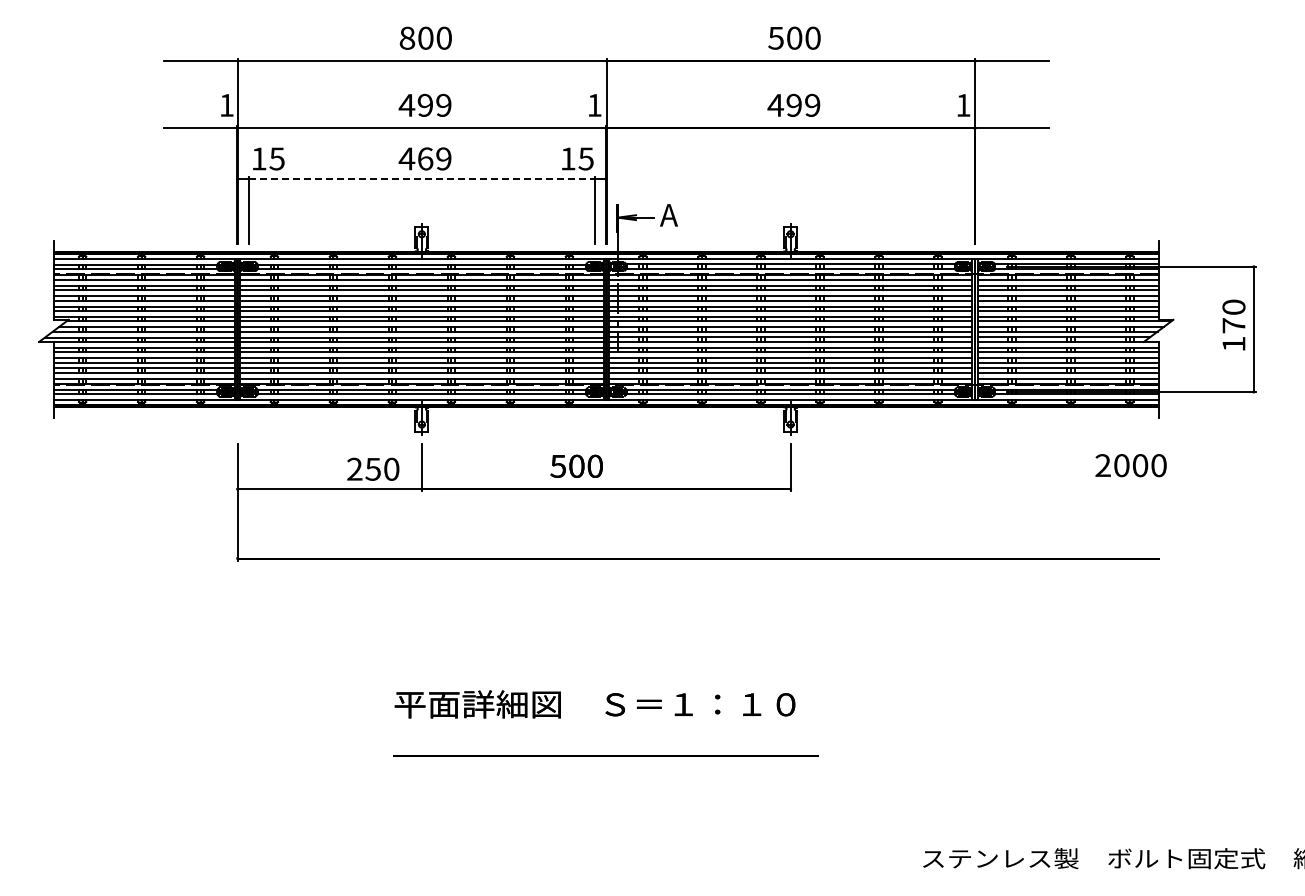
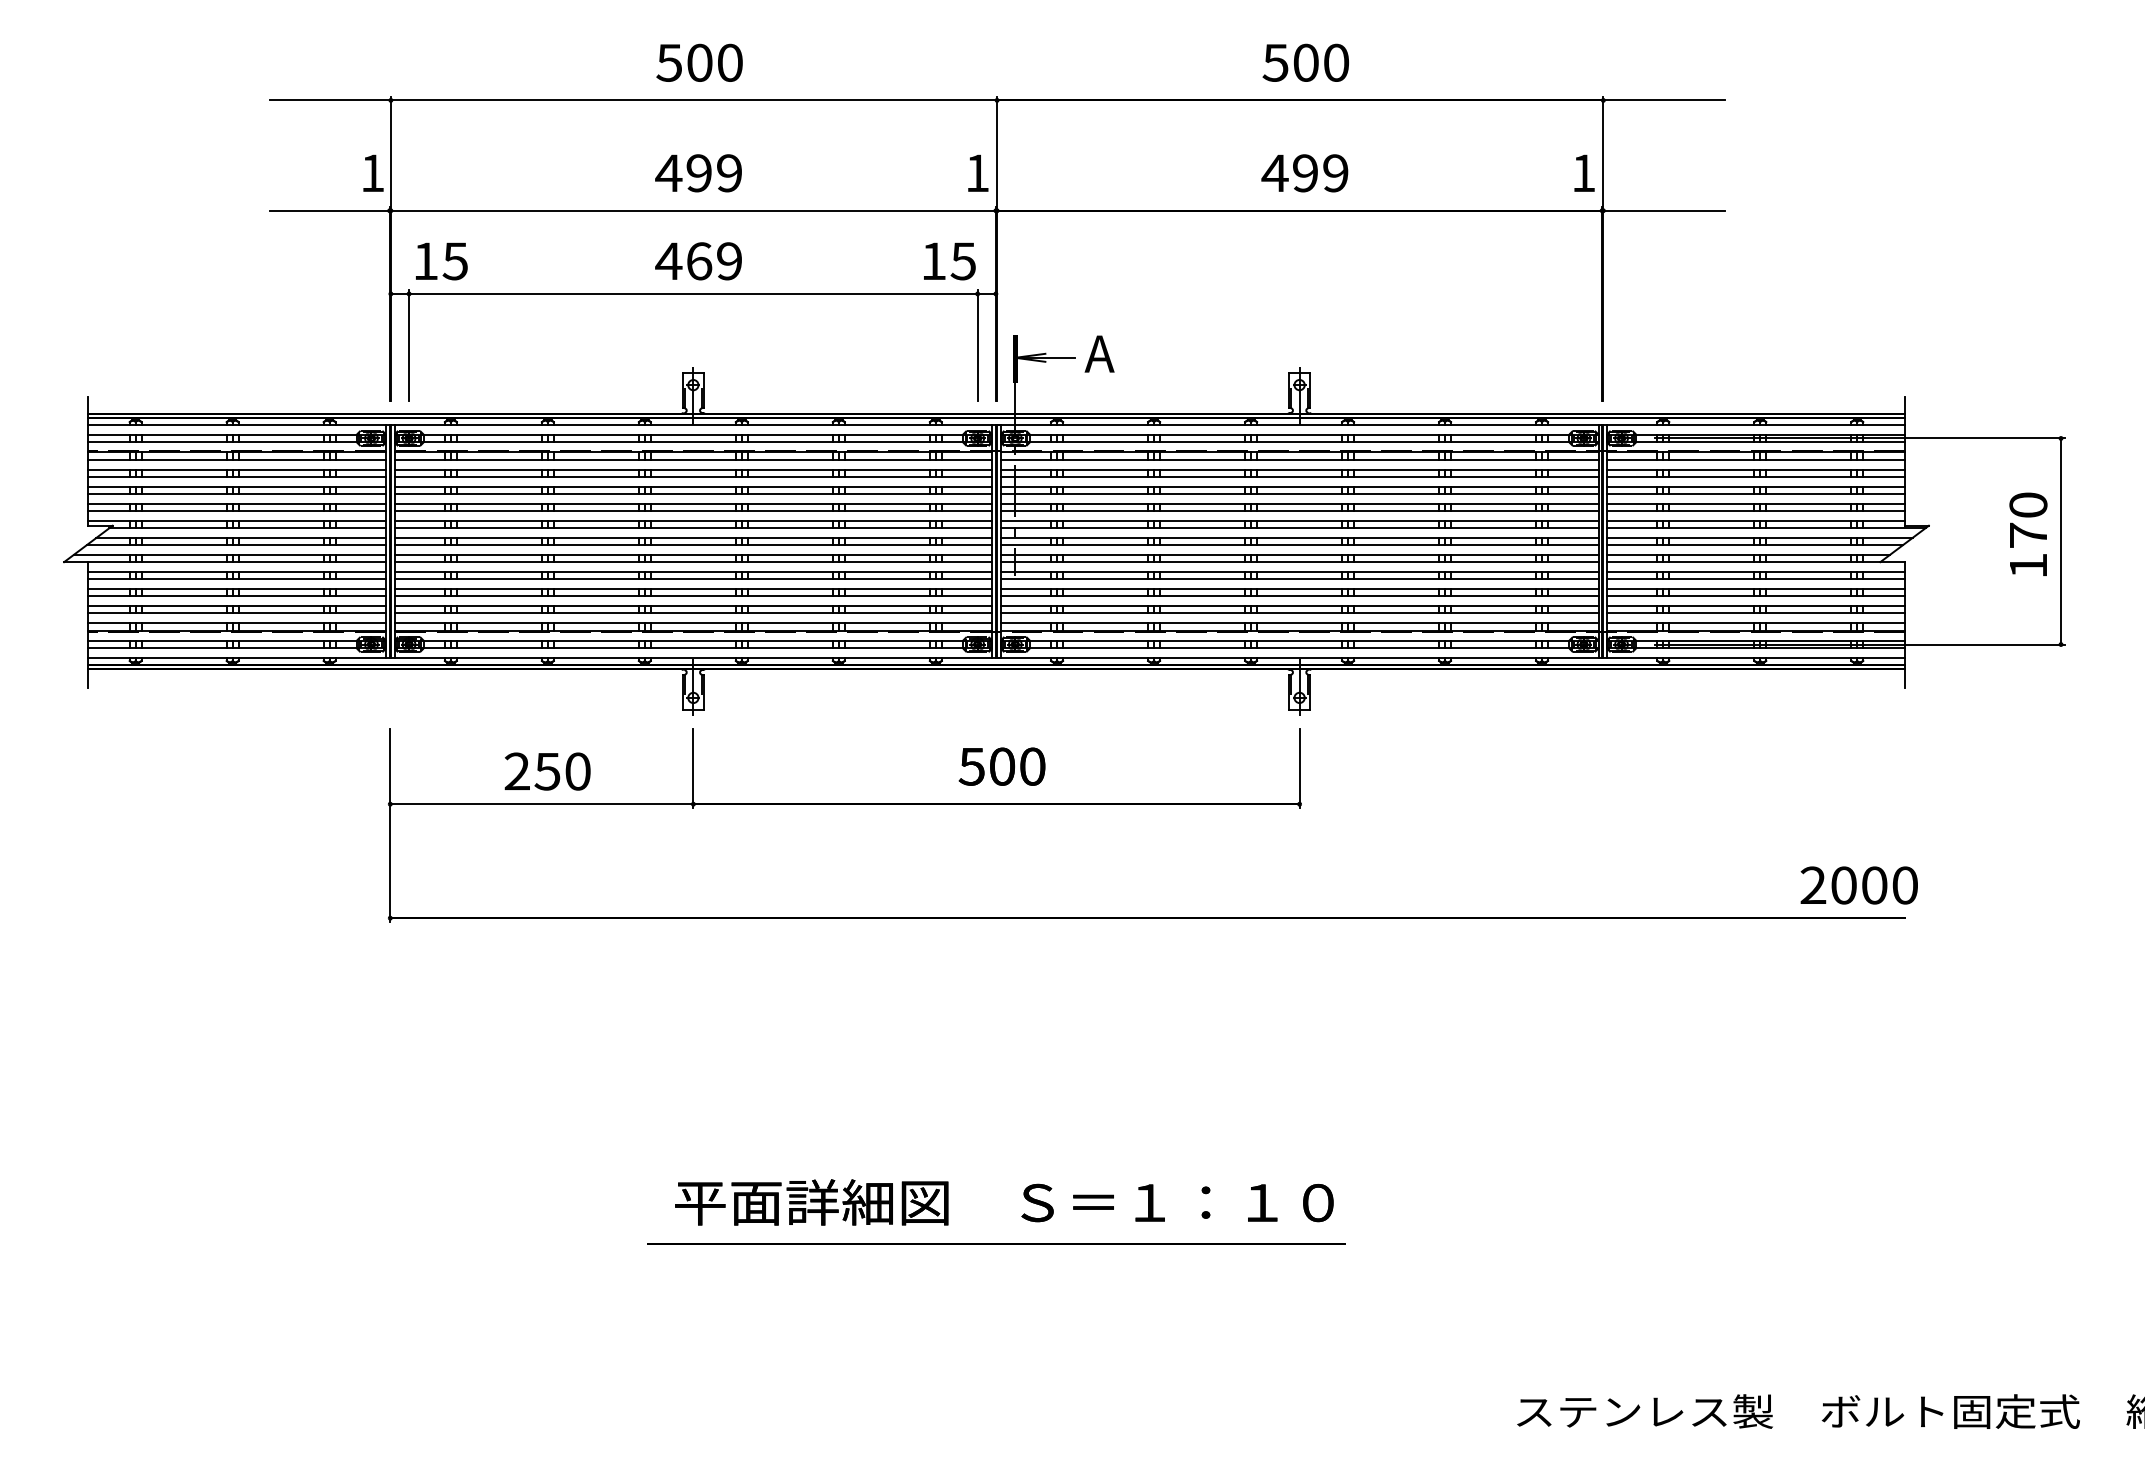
text: (407, 37) -> (669, 61), 800 -> 500
line: (421, 178) -> (692, 293), dashed -> solid
text: (576, 465) -> (1001, 765), moved
text: (1130, 465) -> (1858, 885), moved
text: (373, 468) -> (548, 770), moved
text: (594, 704) -> (1003, 1202), moved

